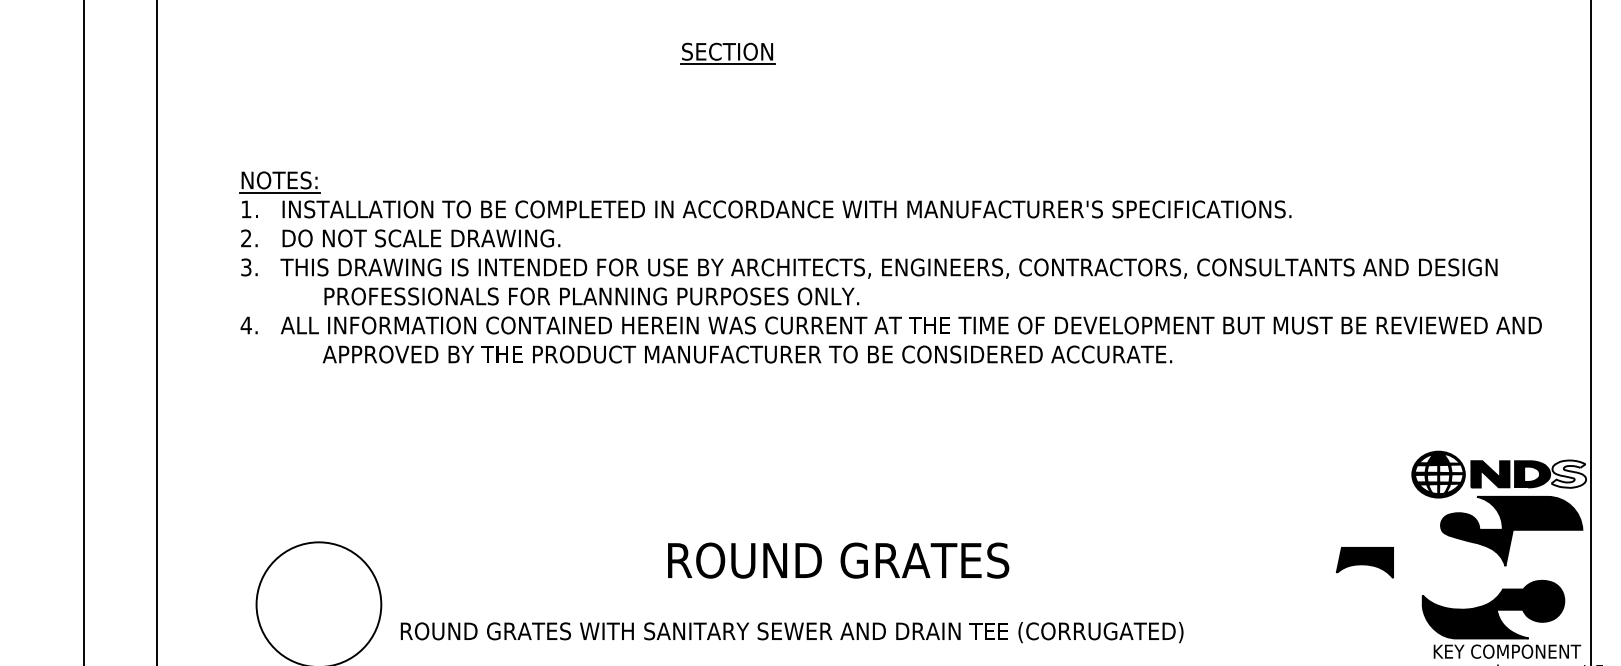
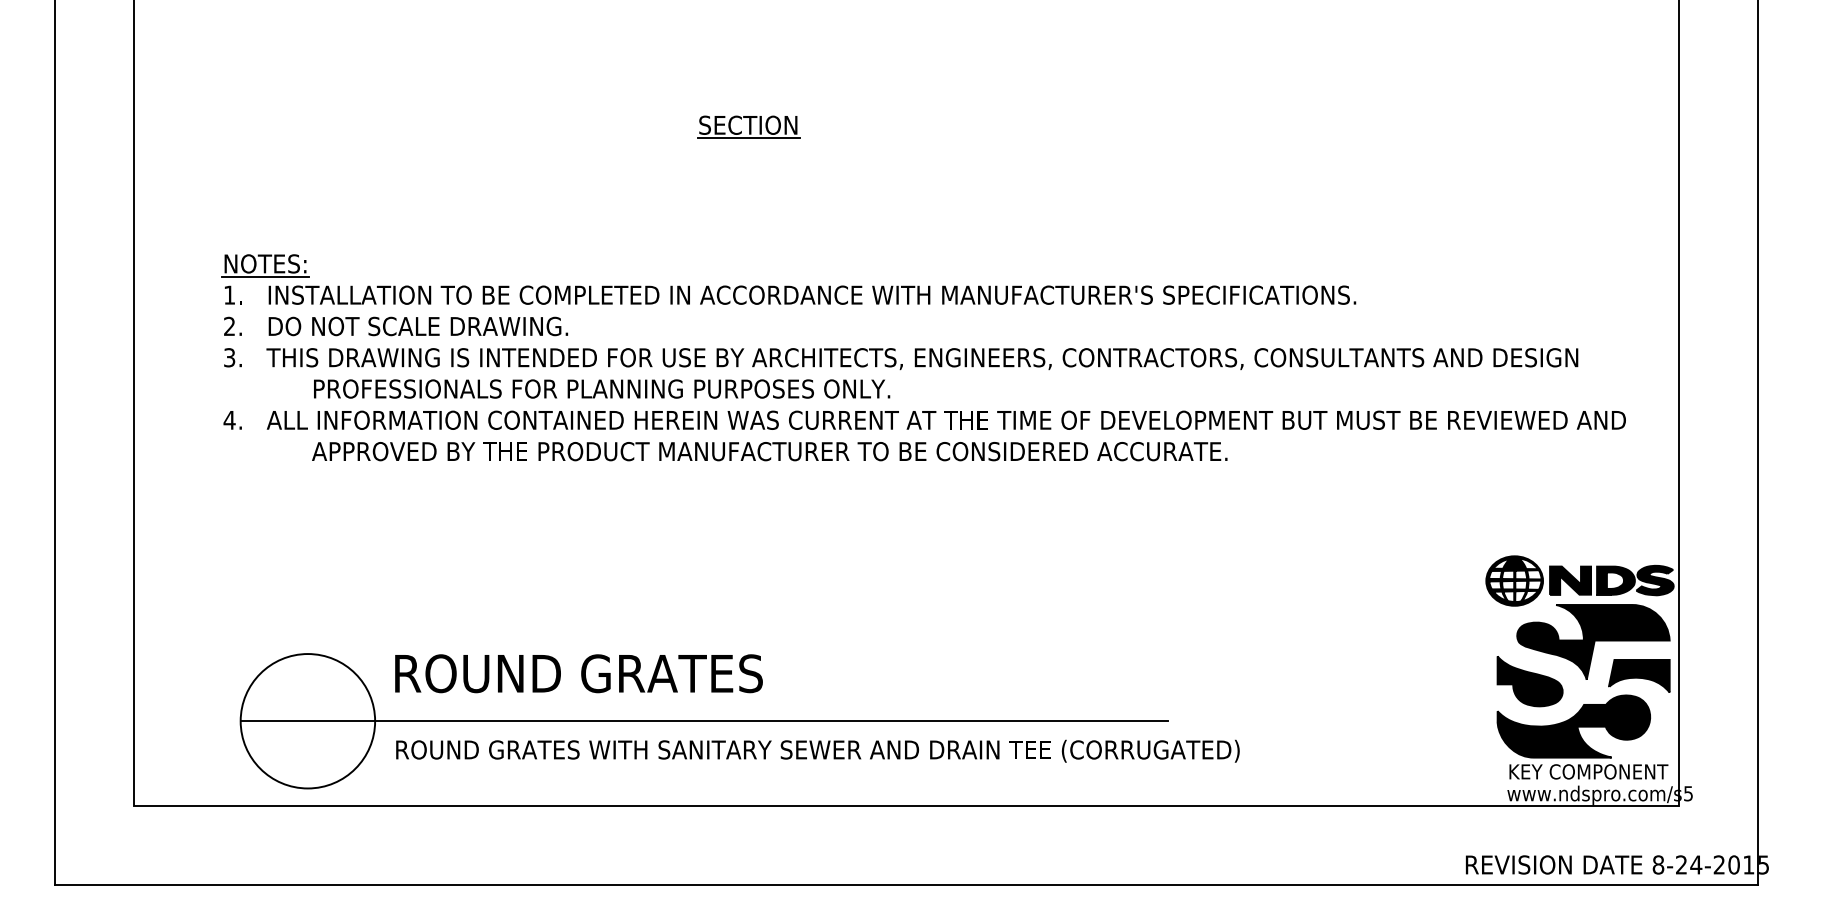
fill: (1568, 474) -> (1654, 580), added
text: (838, 560) -> (578, 673), moved
part: (1365, 562) -> (1639, 675), moved
part: (1452, 567) -> (1529, 681), added
line: (686, 604) -> (704, 721), added

